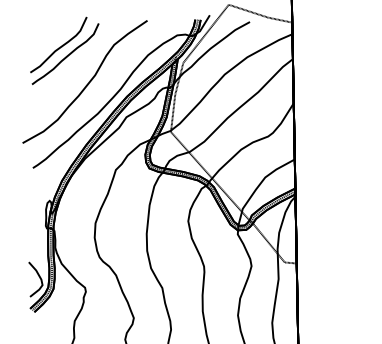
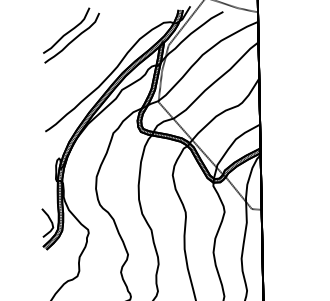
part: (84, 81) -> (87, 60), removed

